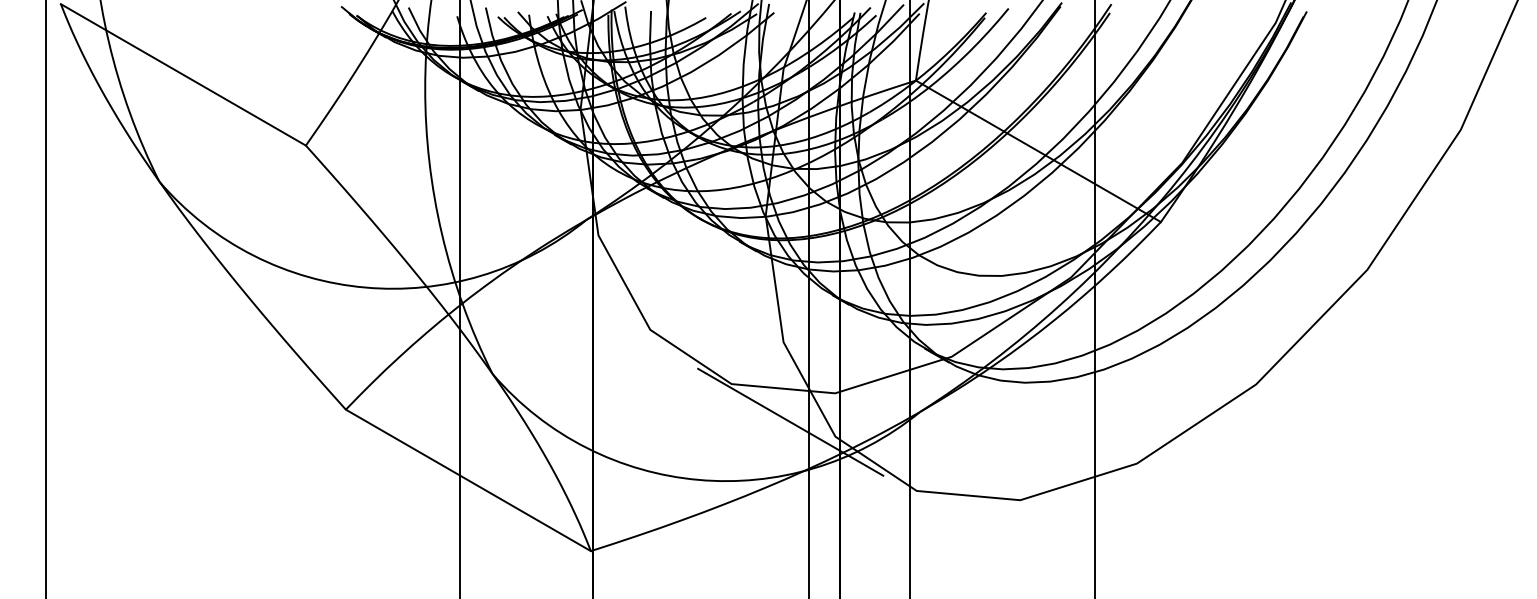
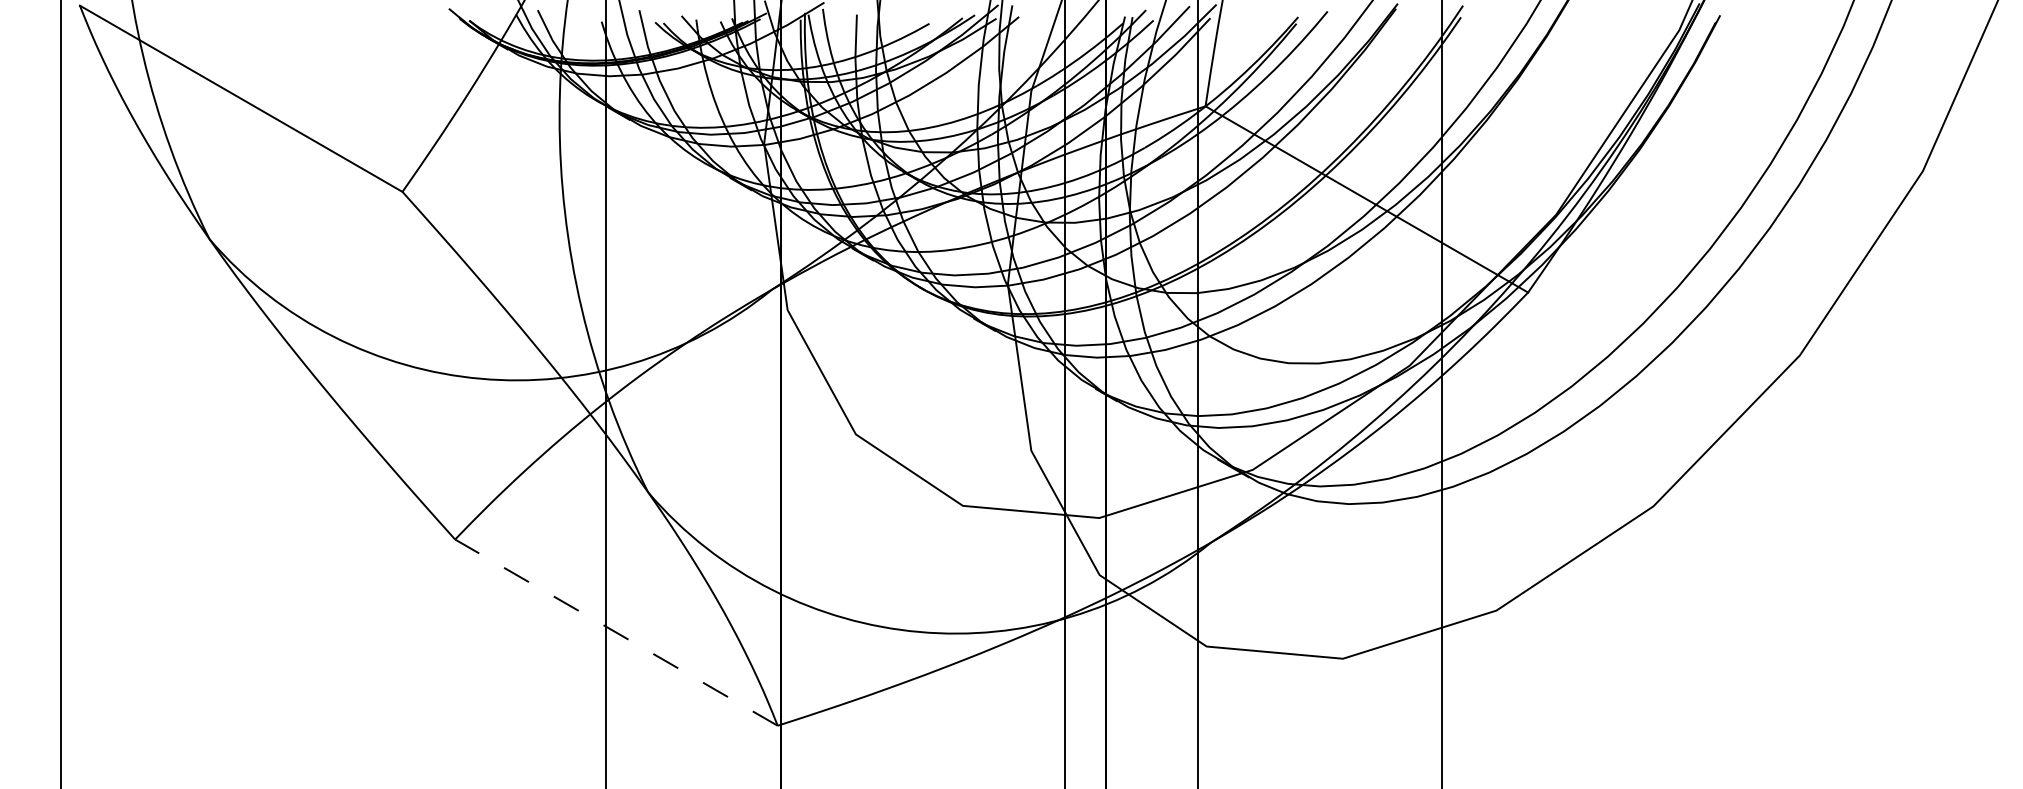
line: (790, 421) -> (1040, 555), removed
line: (467, 480) -> (615, 632), solid -> dashed

